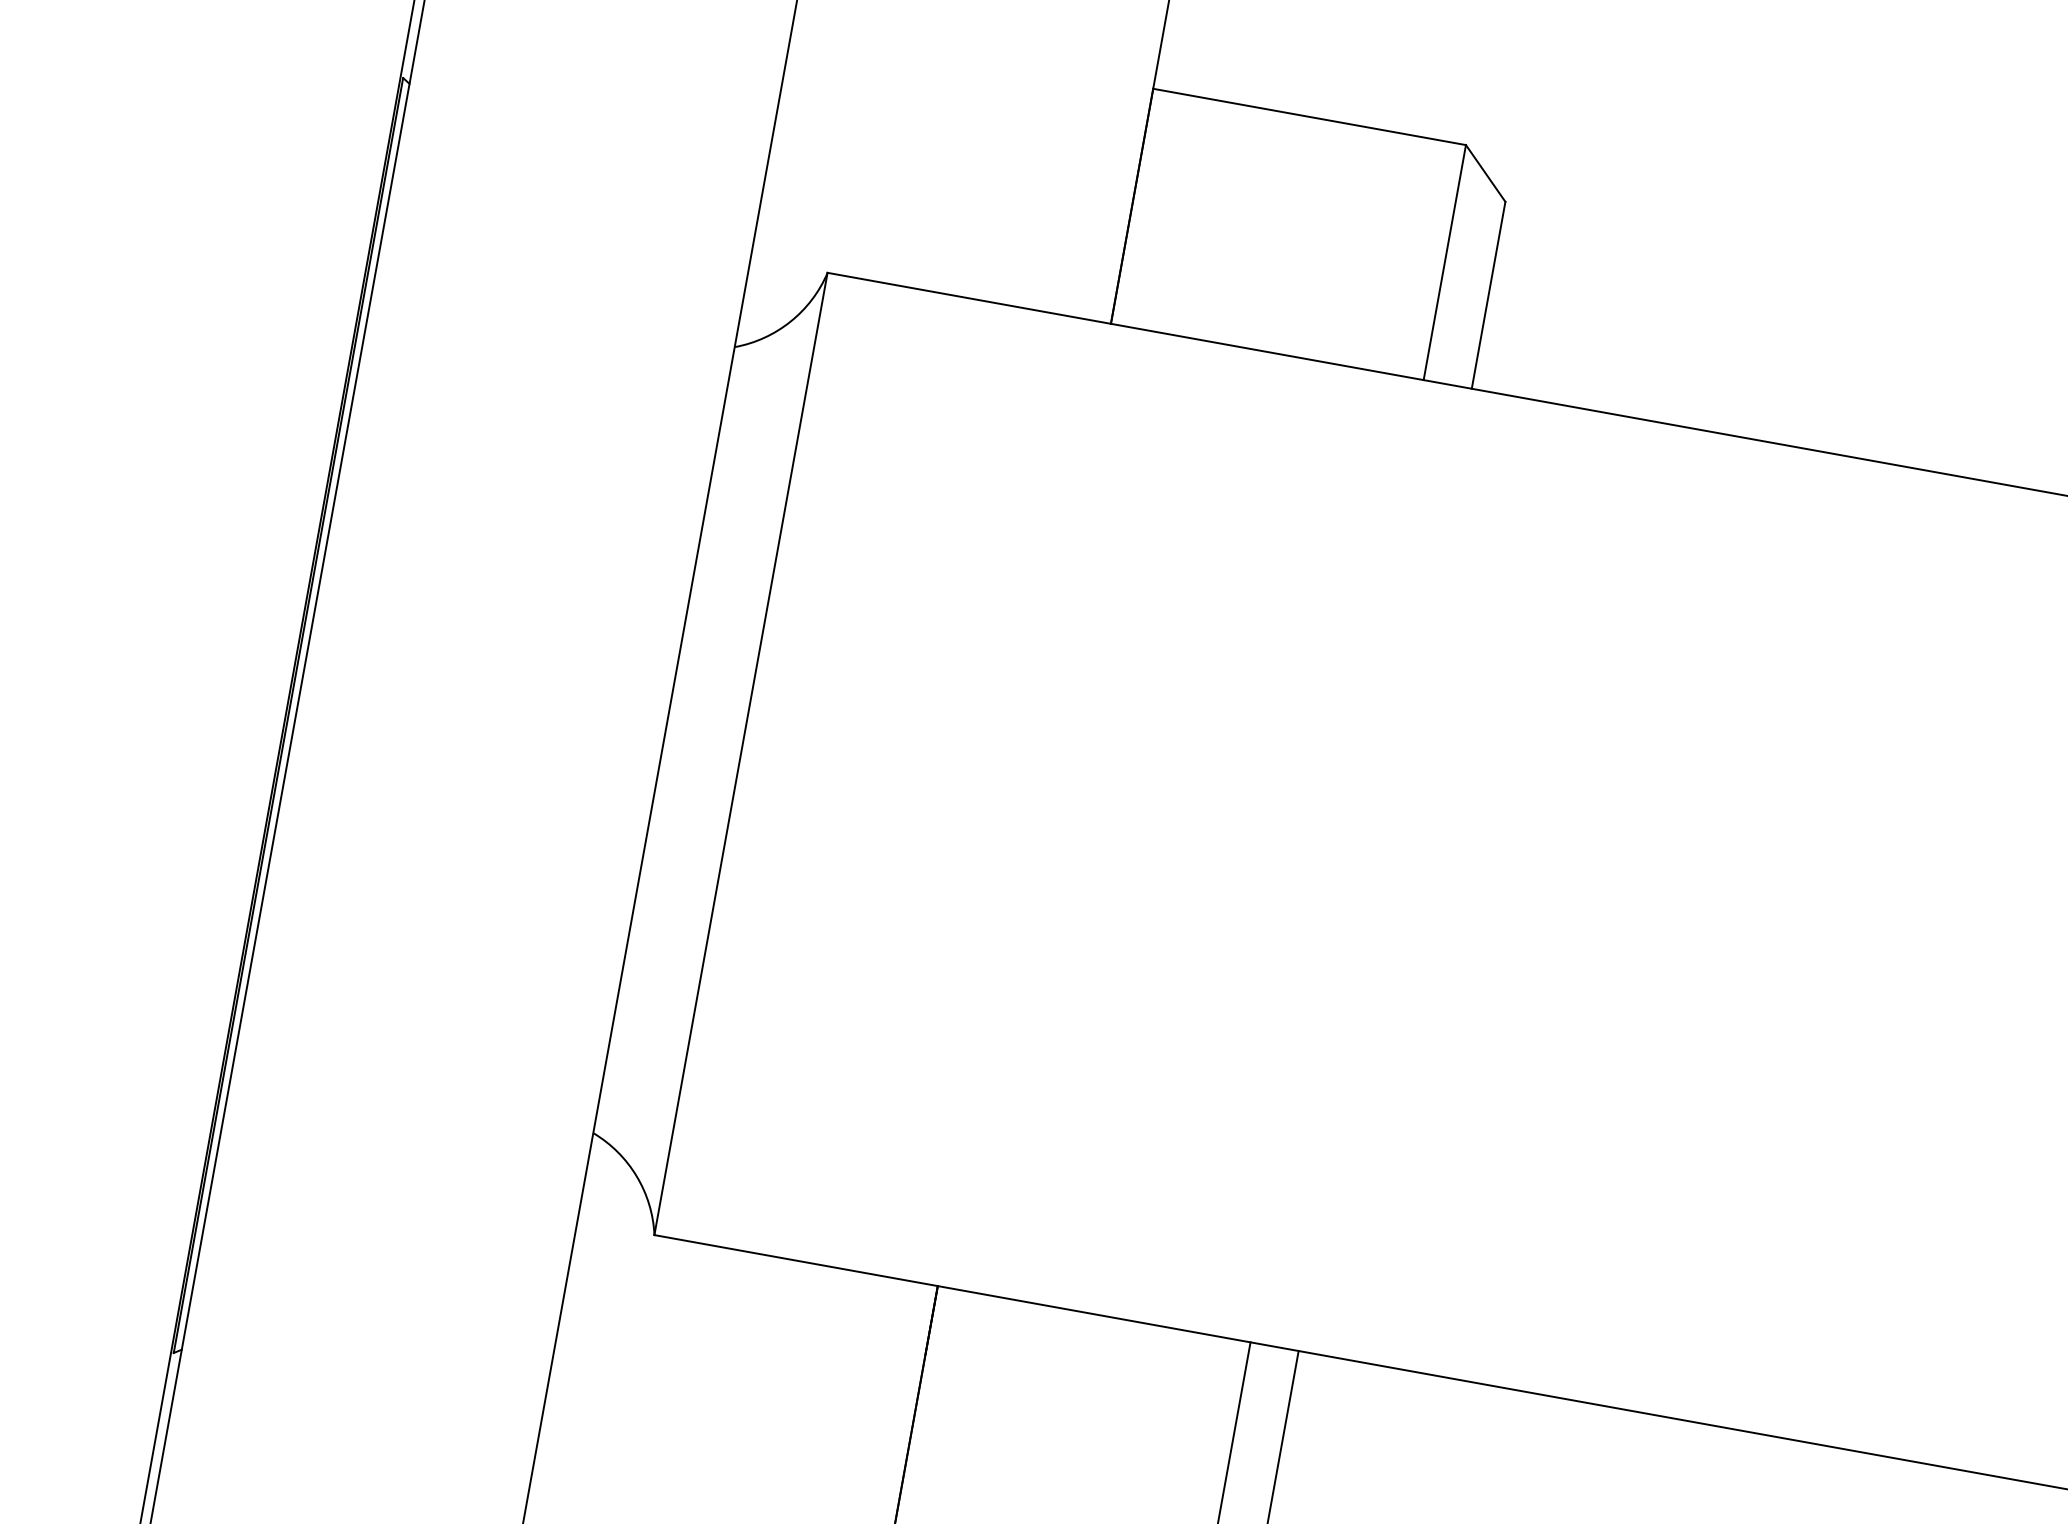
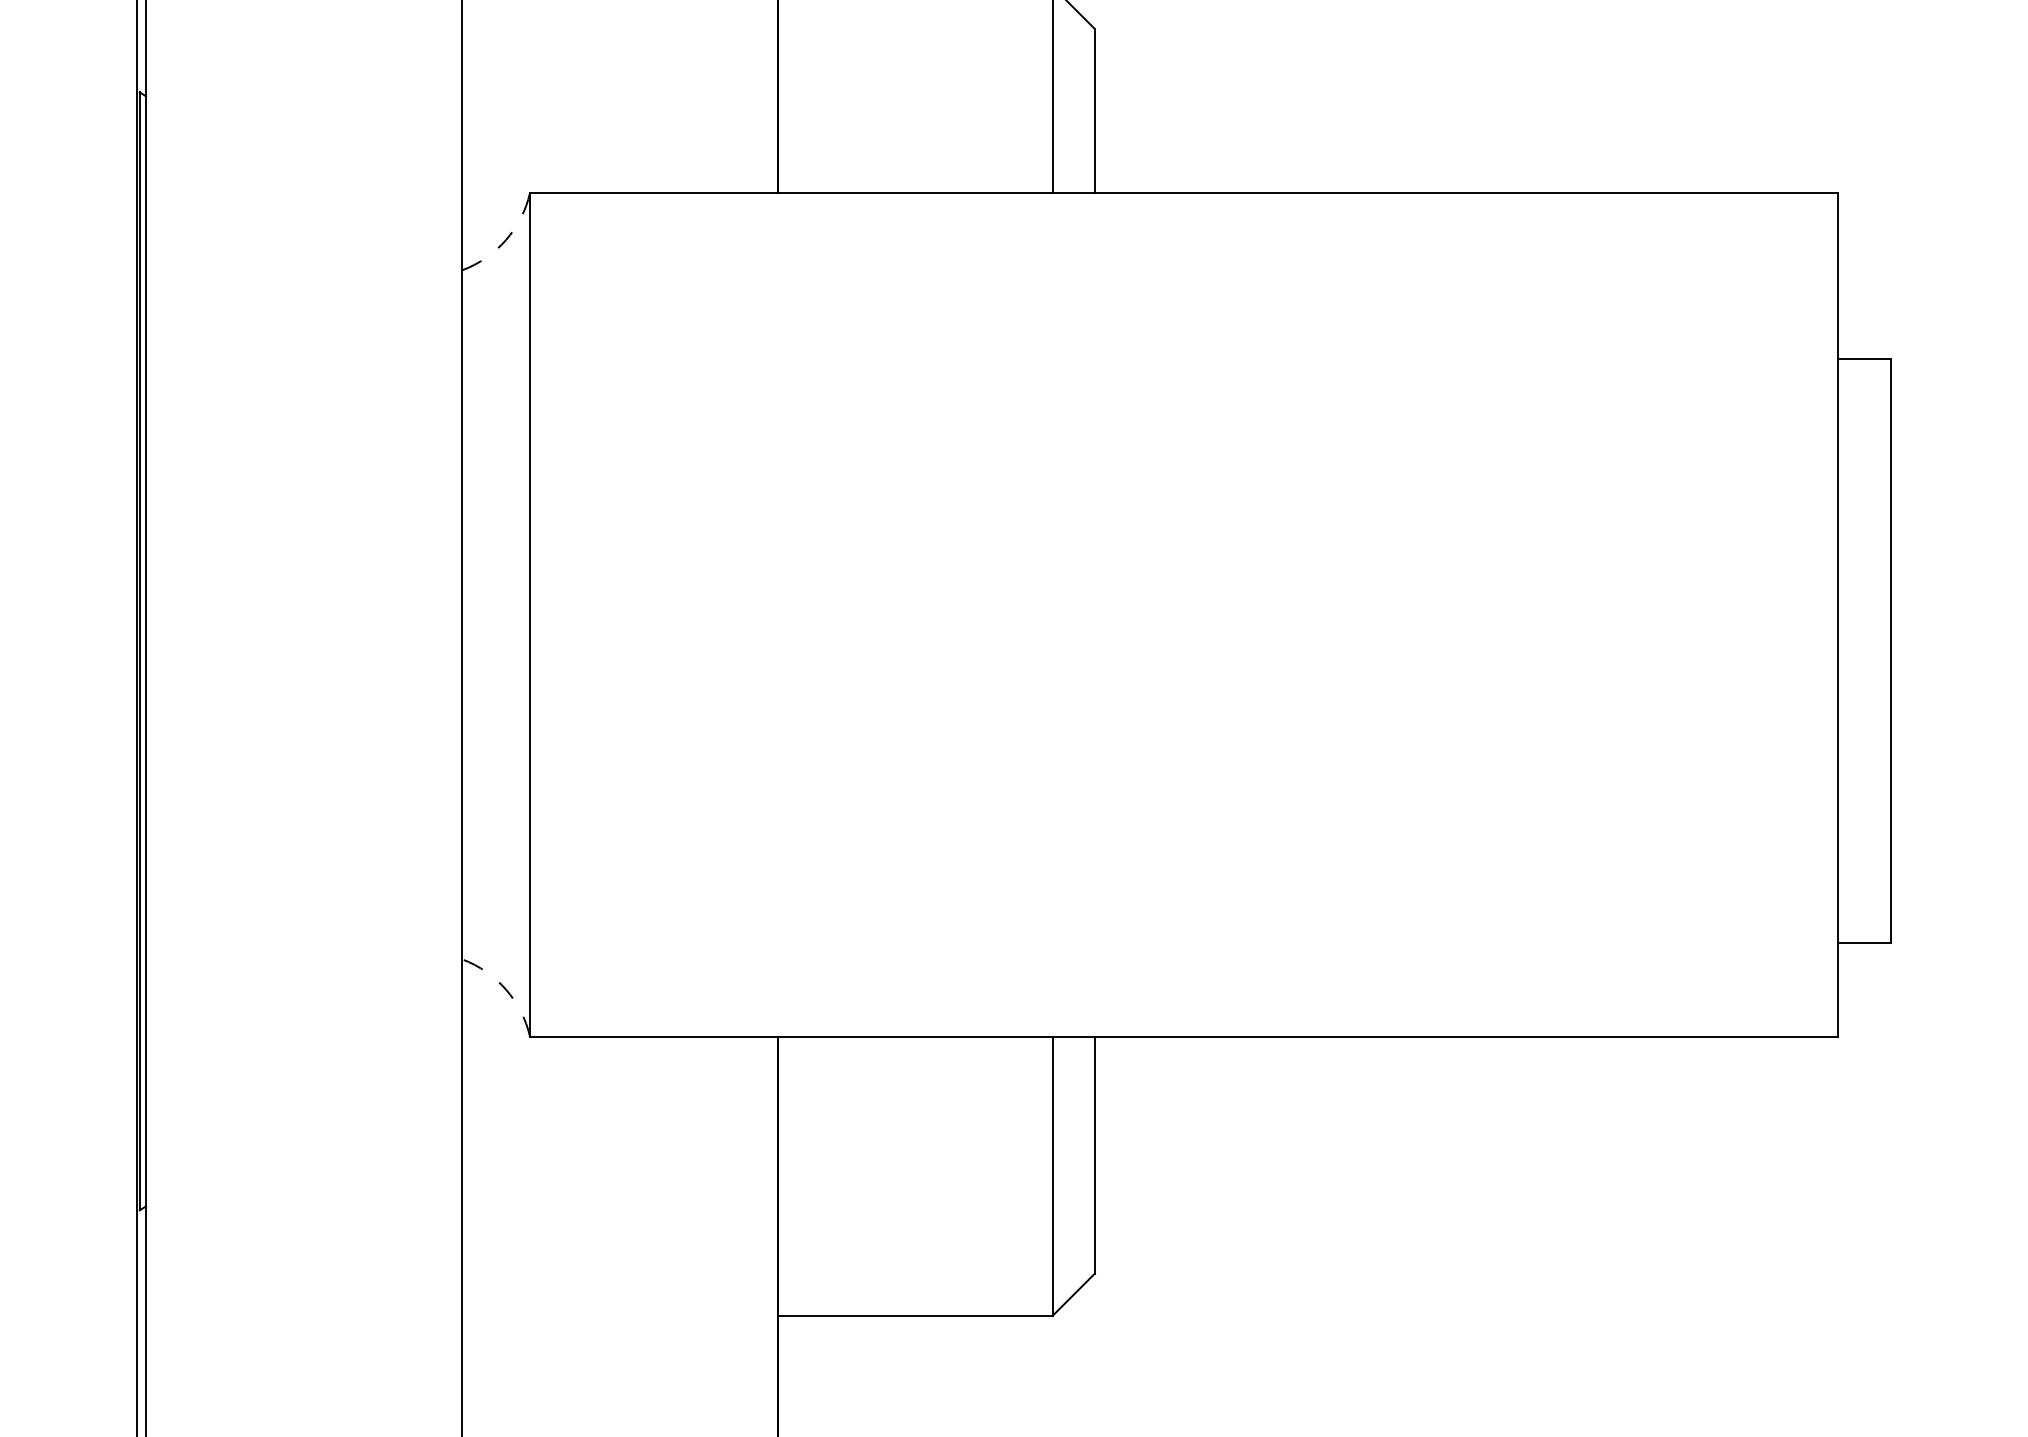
arc: (791, 322) -> (506, 240), solid -> dashed
arc: (637, 1176) -> (506, 989), solid -> dashed

